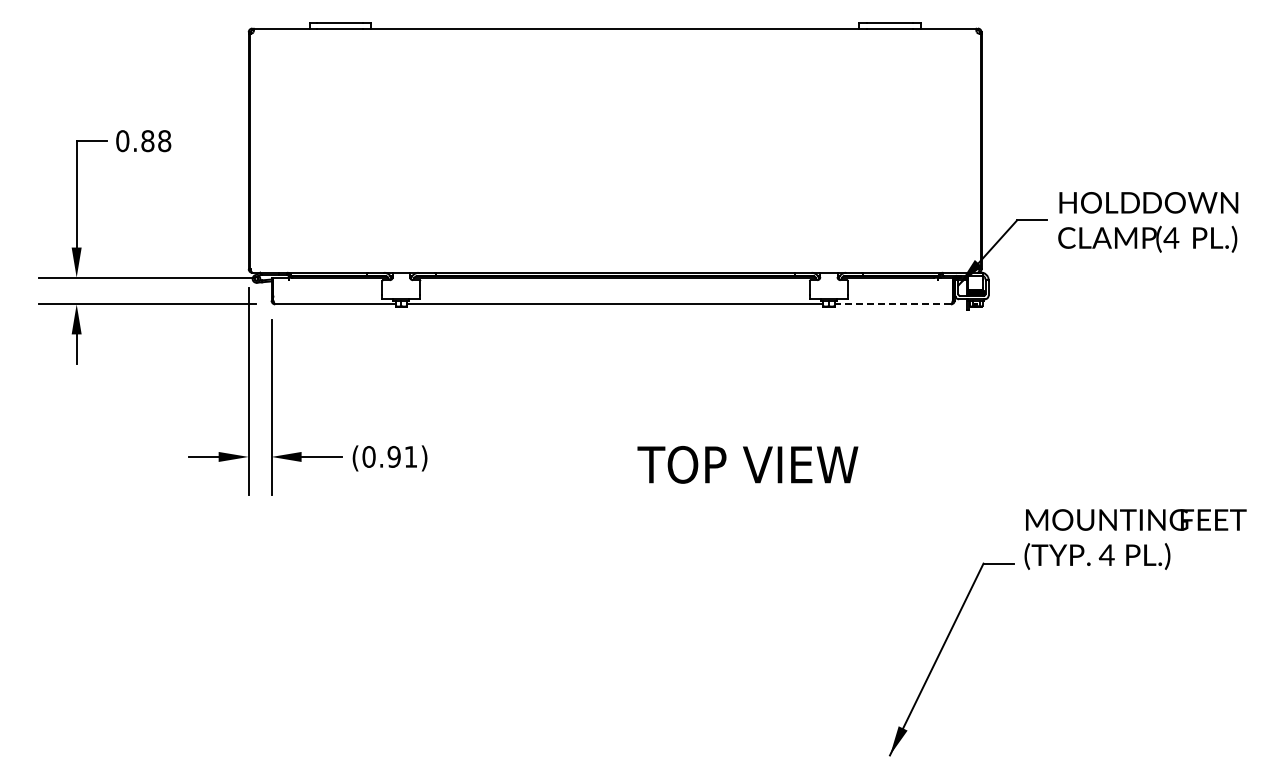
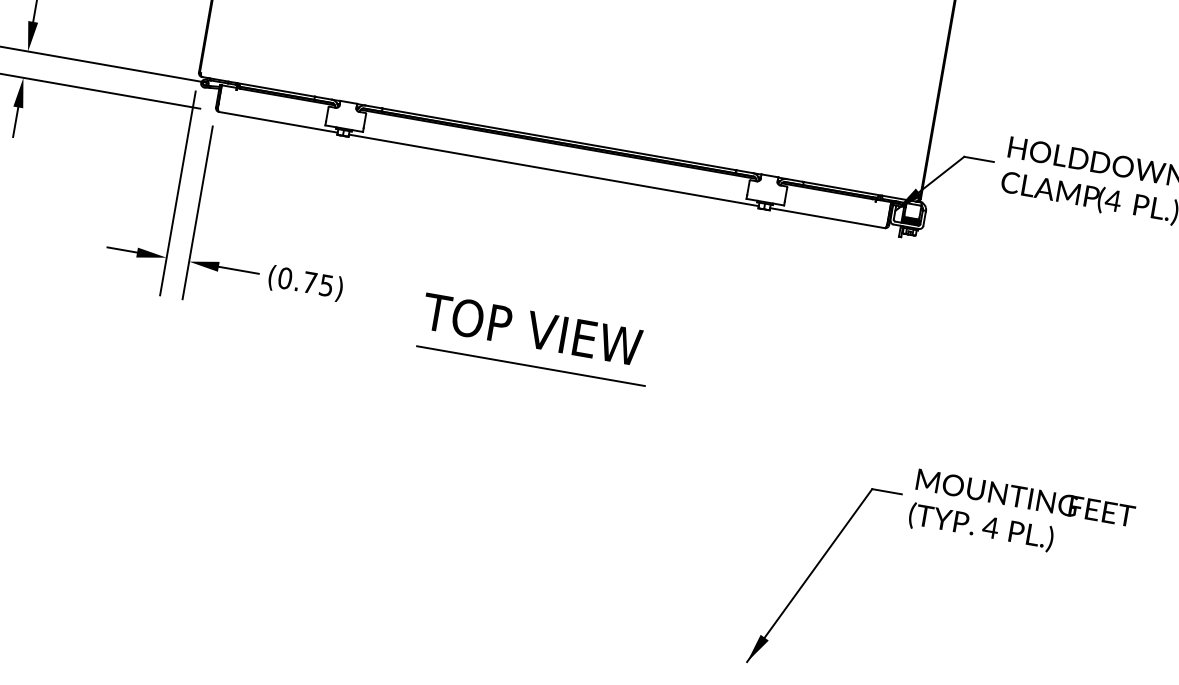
line: (892, 304) -> (827, 218), dashed -> solid
text: (402, 456) -> (318, 283), (0.91) -> (0.75)
text: (747, 464) -> (531, 329), moved
line: (625, 501) -> (530, 366), added
text: (1135, 539) -> (1021, 517), moved

